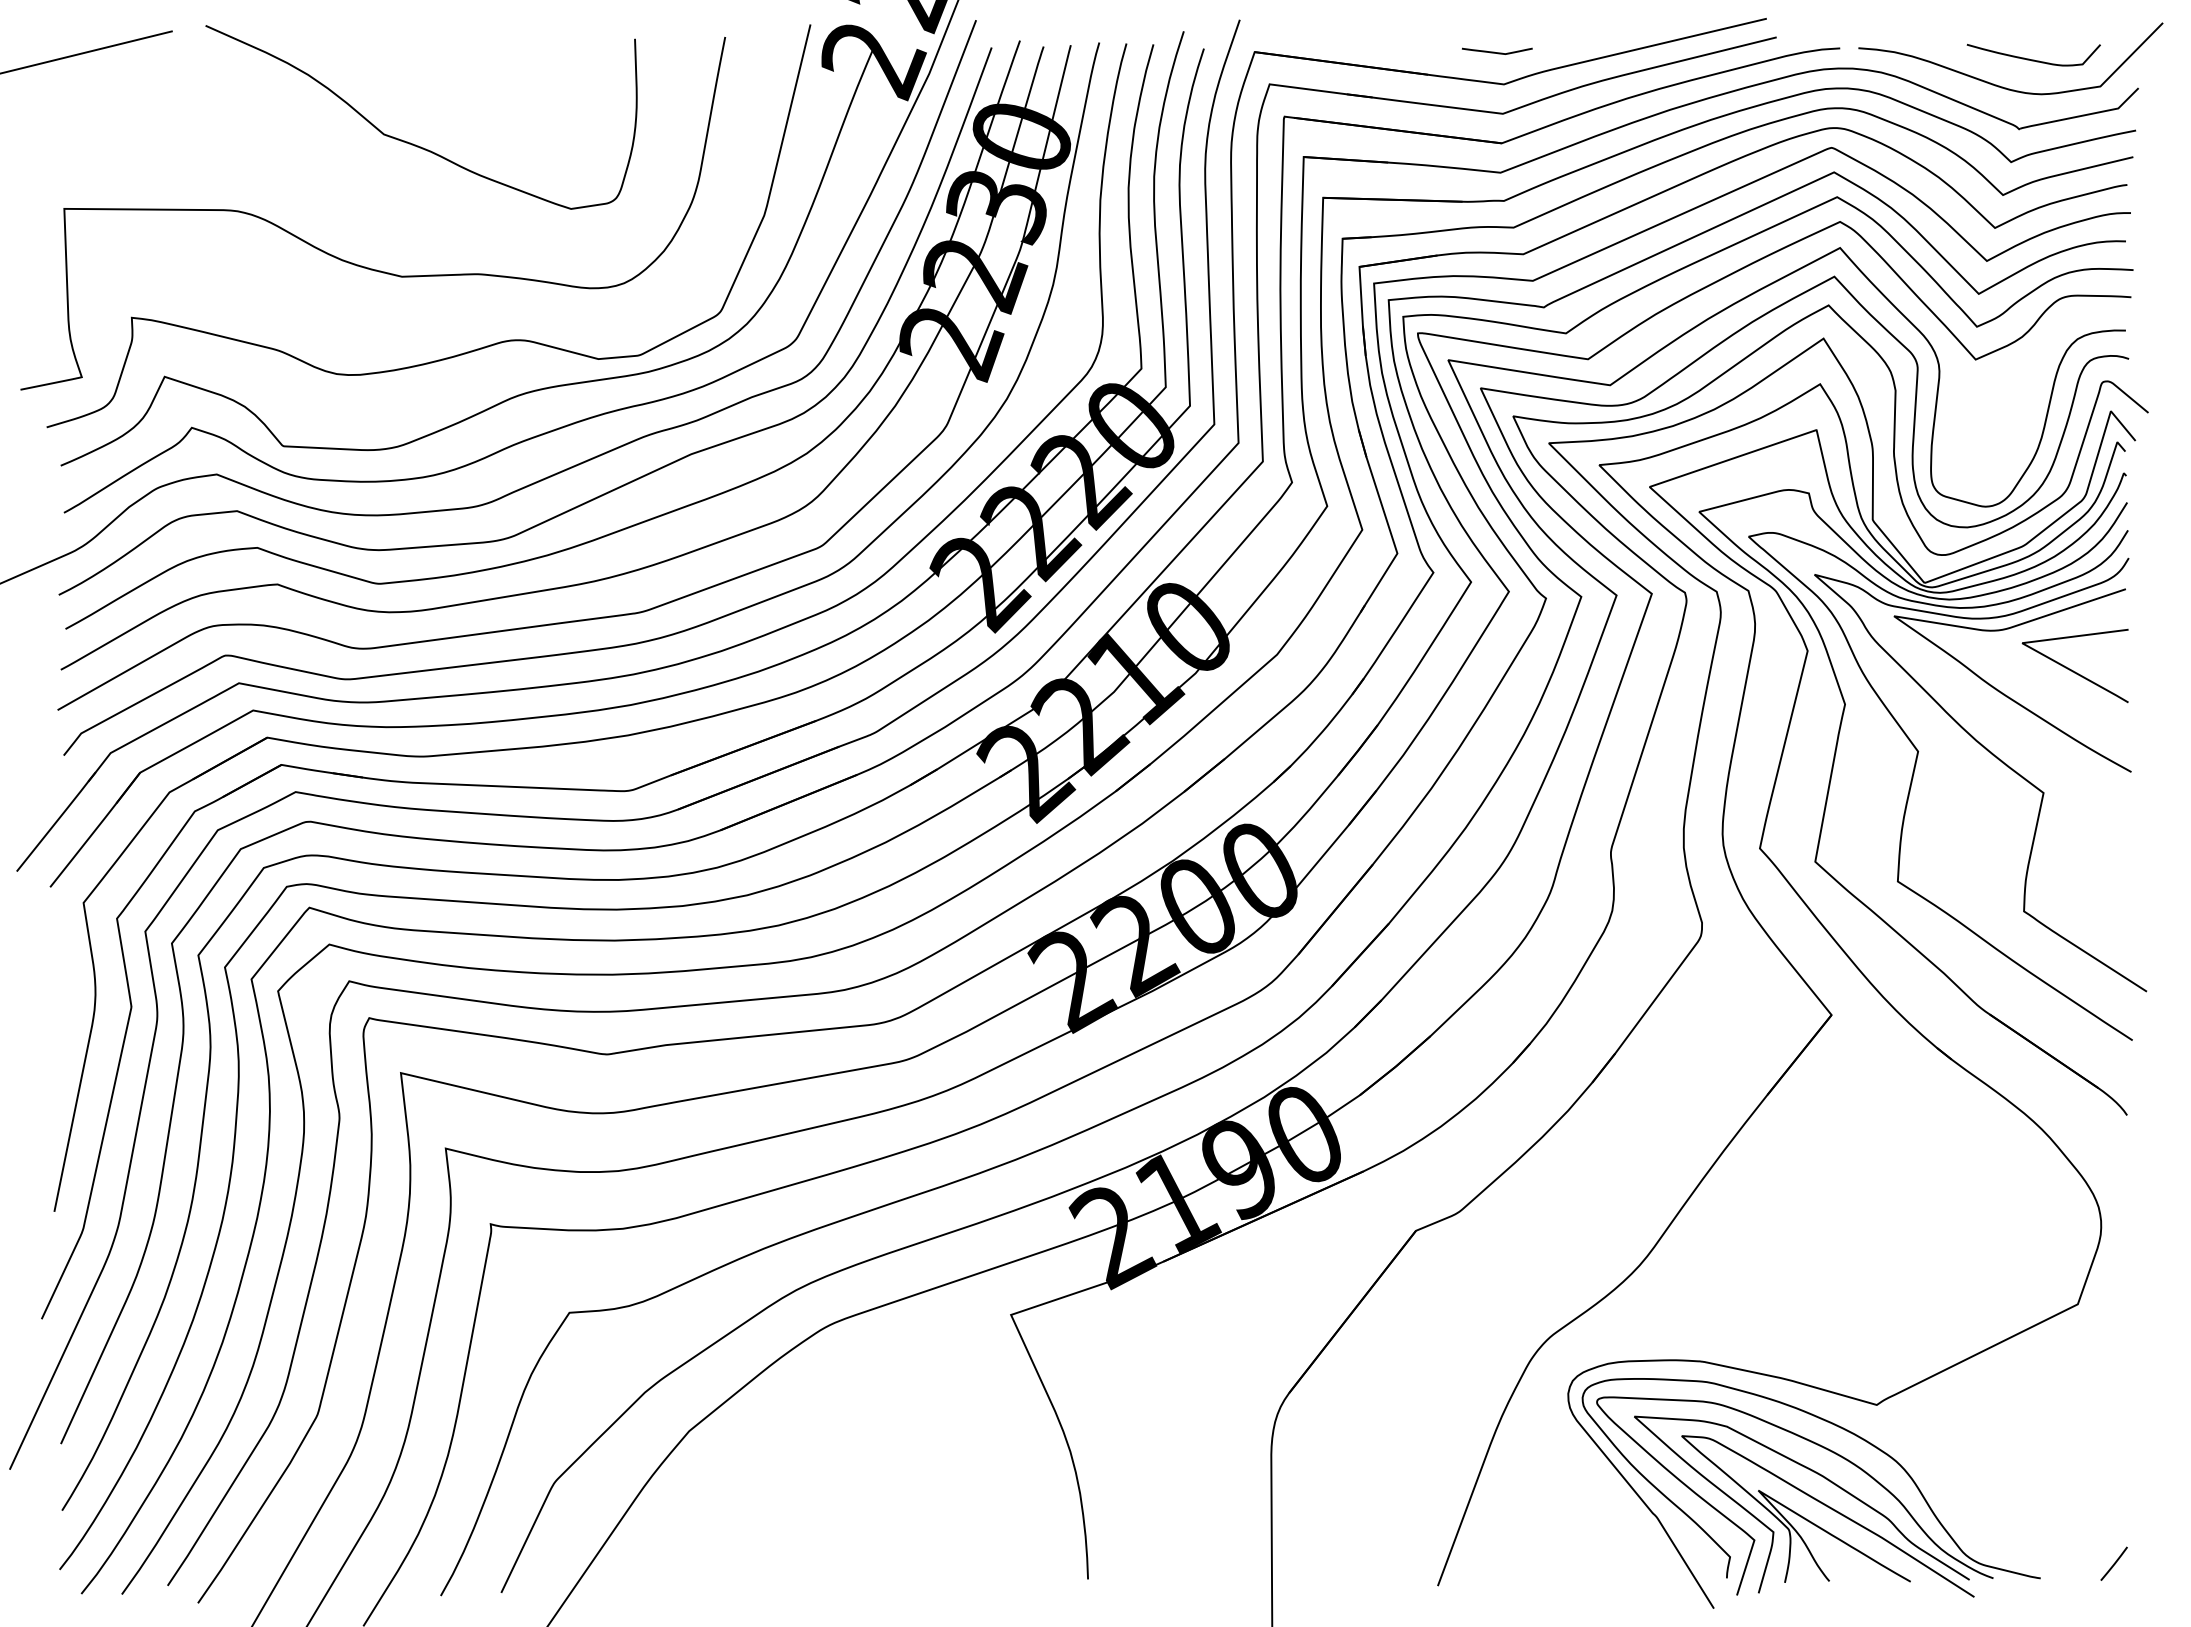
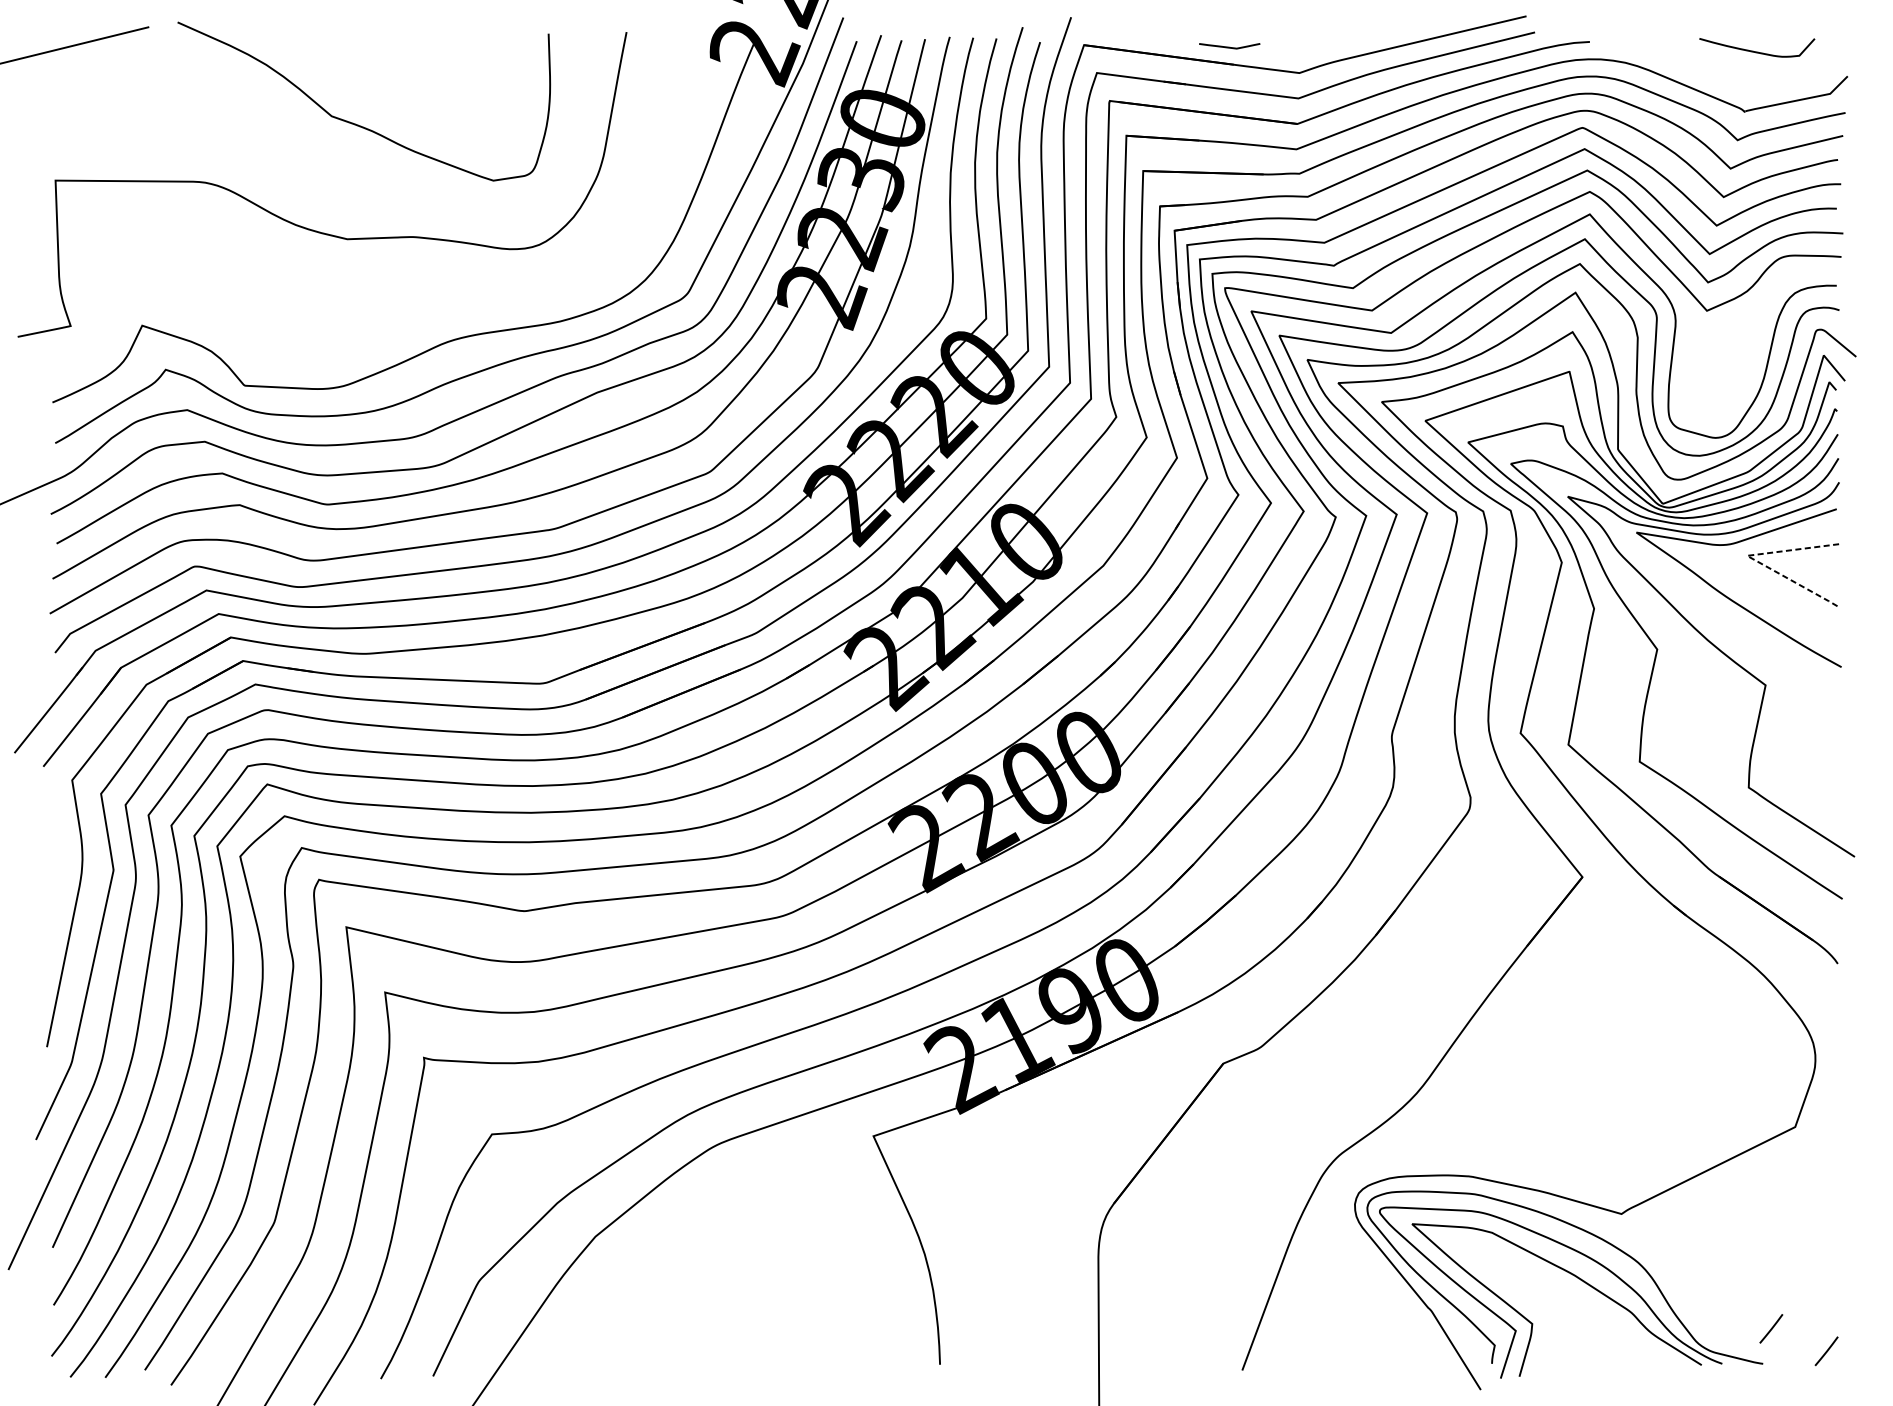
curve: (1496, 52) -> (1229, 47), moved
curve: (2002, 86) -> (1730, 74), removed
curve: (463, 352) -> (400, 304), removed
line: (2029, 647) -> (1753, 559), solid -> dashed
part: (1832, 1510) -> (1583, 1305), removed
line: (2049, 1537) -> (1770, 1328), added

